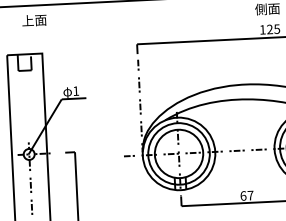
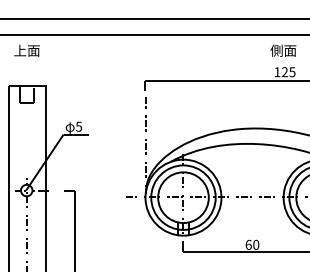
text: (33, 20) -> (26, 50), moved
text: (76, 90) -> (79, 126), 1 -> 5
text: (250, 195) -> (256, 244), 67 -> 60

